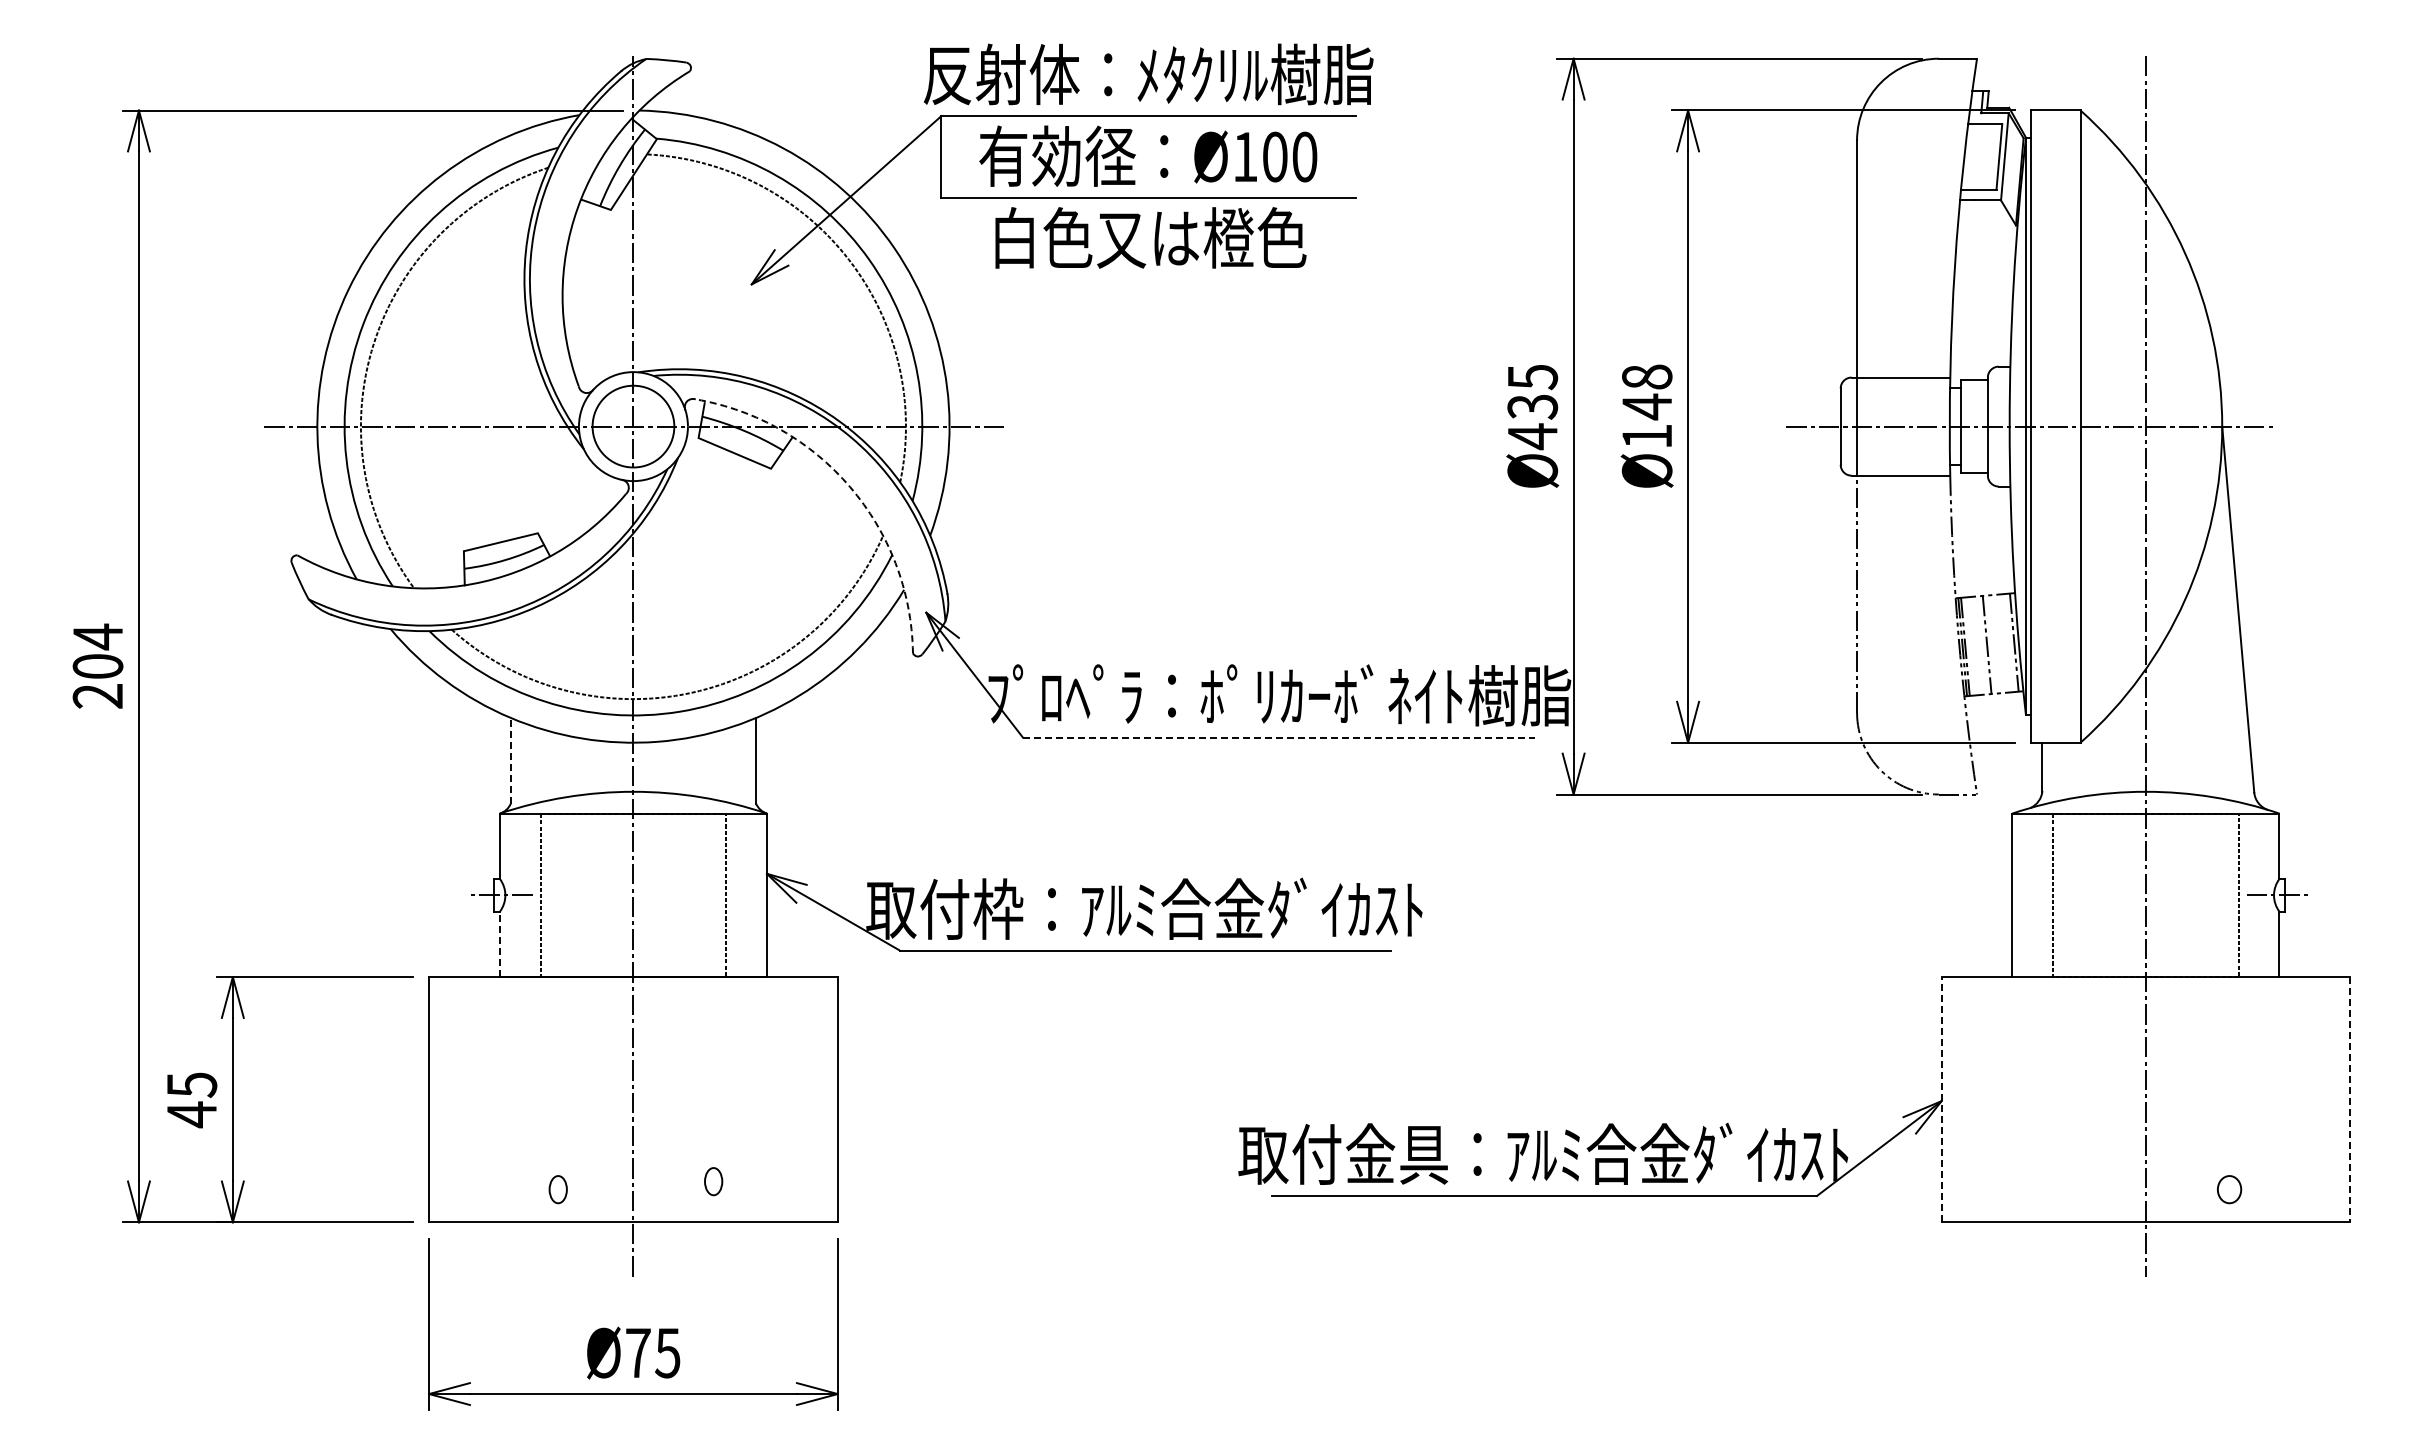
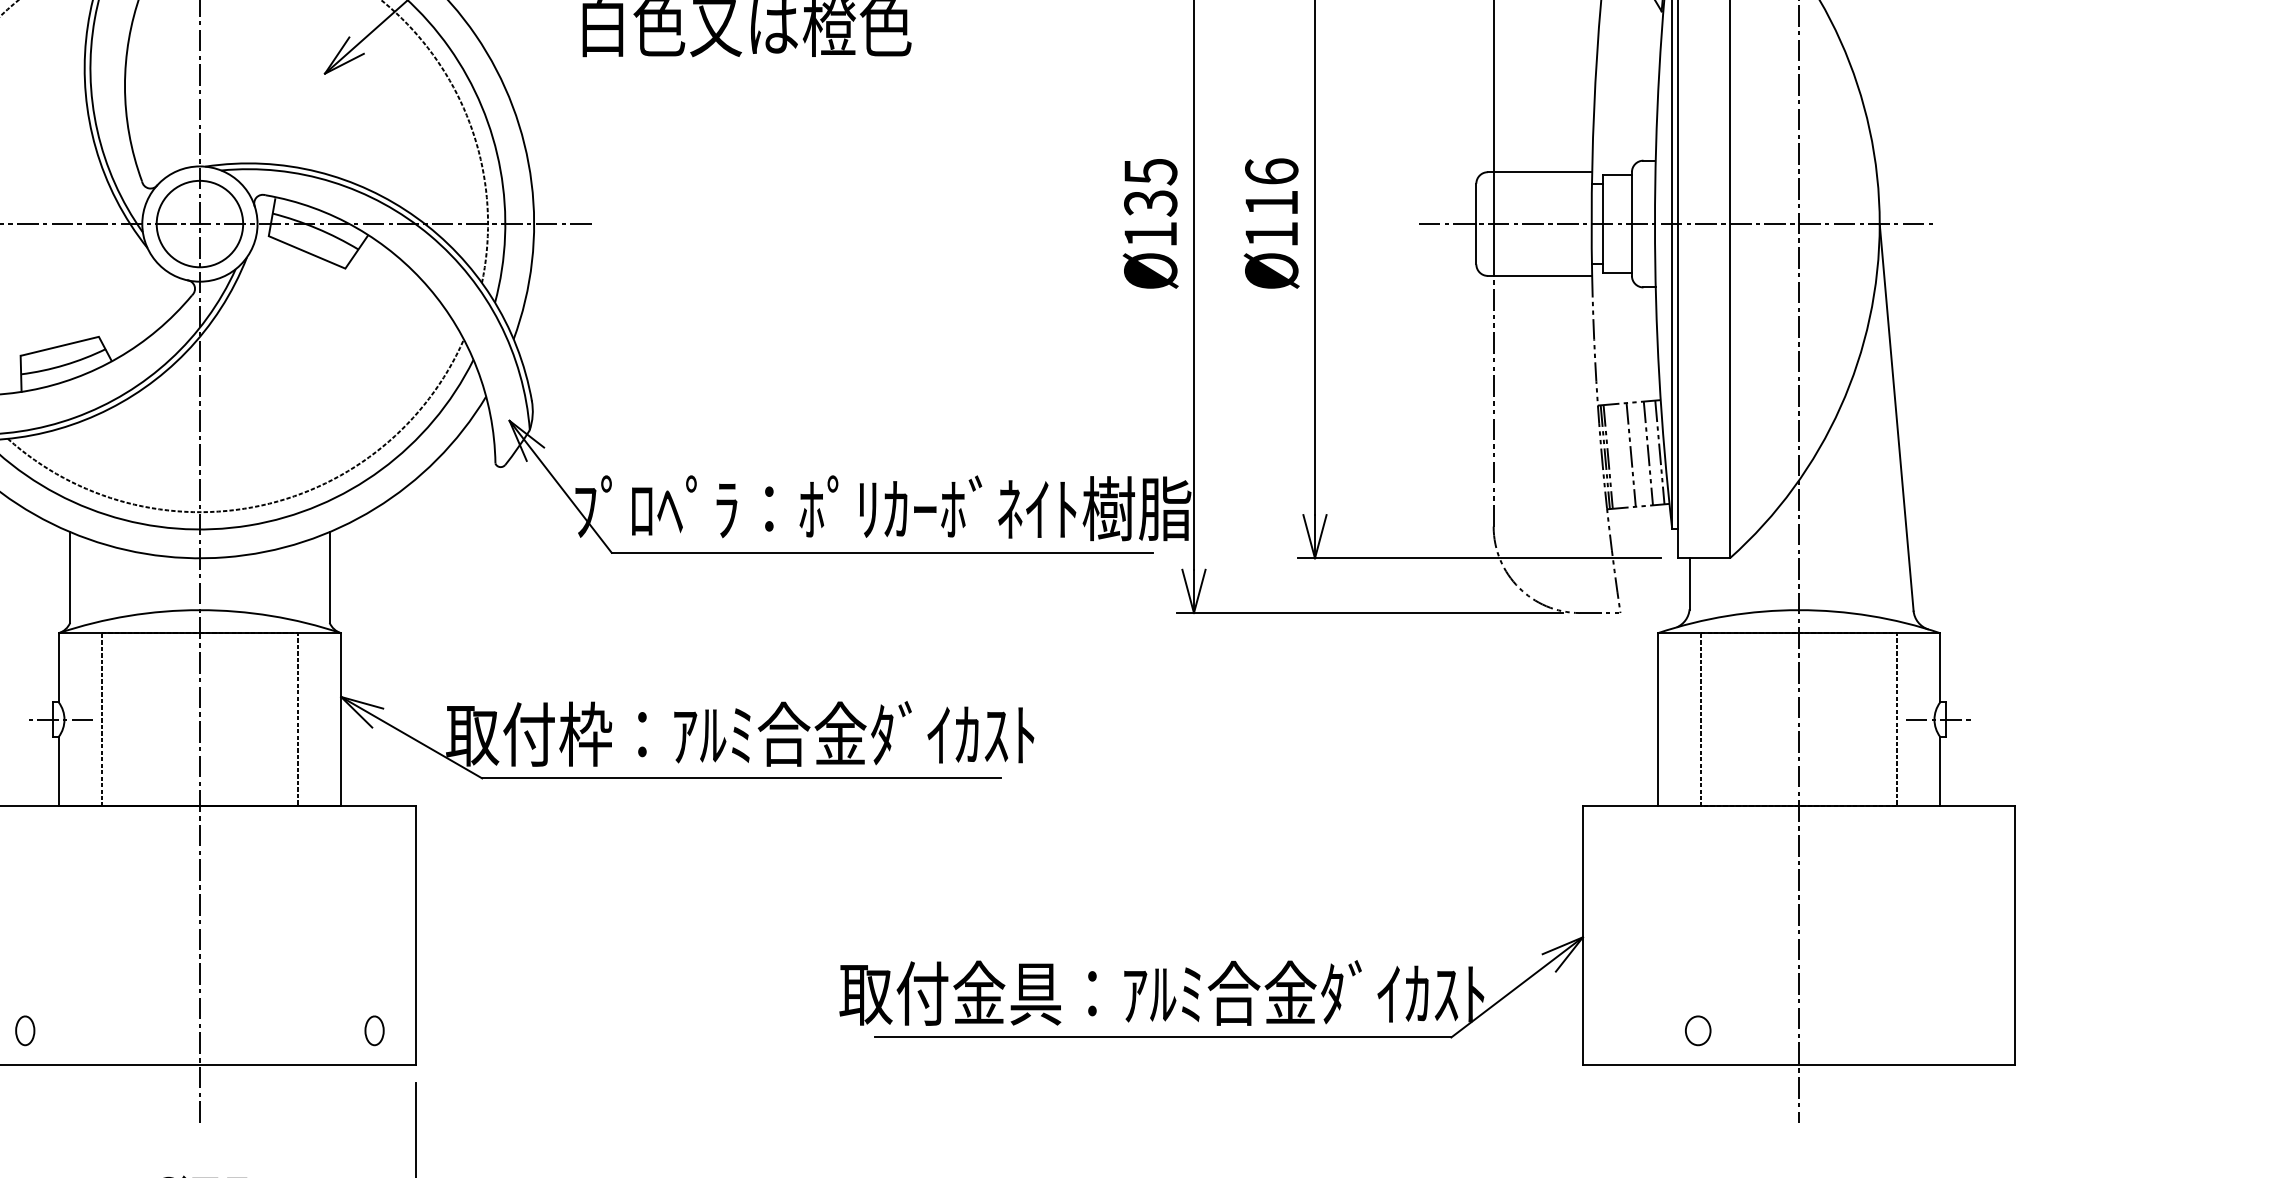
text: (1646, 392) -> (1271, 187), Ø148 -> Ø116
text: (1532, 436) -> (1150, 234), Ø435 -> Ø135
arc: (850, 487) -> (429, 288), dashed -> solid
line: (2003, 643) -> (1648, 453), added
line: (1279, 737) -> (882, 552), dashed -> solid
line: (510, 760) -> (69, 577), dashed -> solid
line: (499, 944) -> (58, 771), dashed -> solid
line: (1941, 1099) -> (1582, 935), dashed -> solid
line: (2350, 1099) -> (2015, 935), dashed -> solid
part: (713, 1181) -> (374, 1030), moved
part: (557, 1189) -> (24, 1030), moved
part: (2229, 1189) -> (1698, 1030), moved

